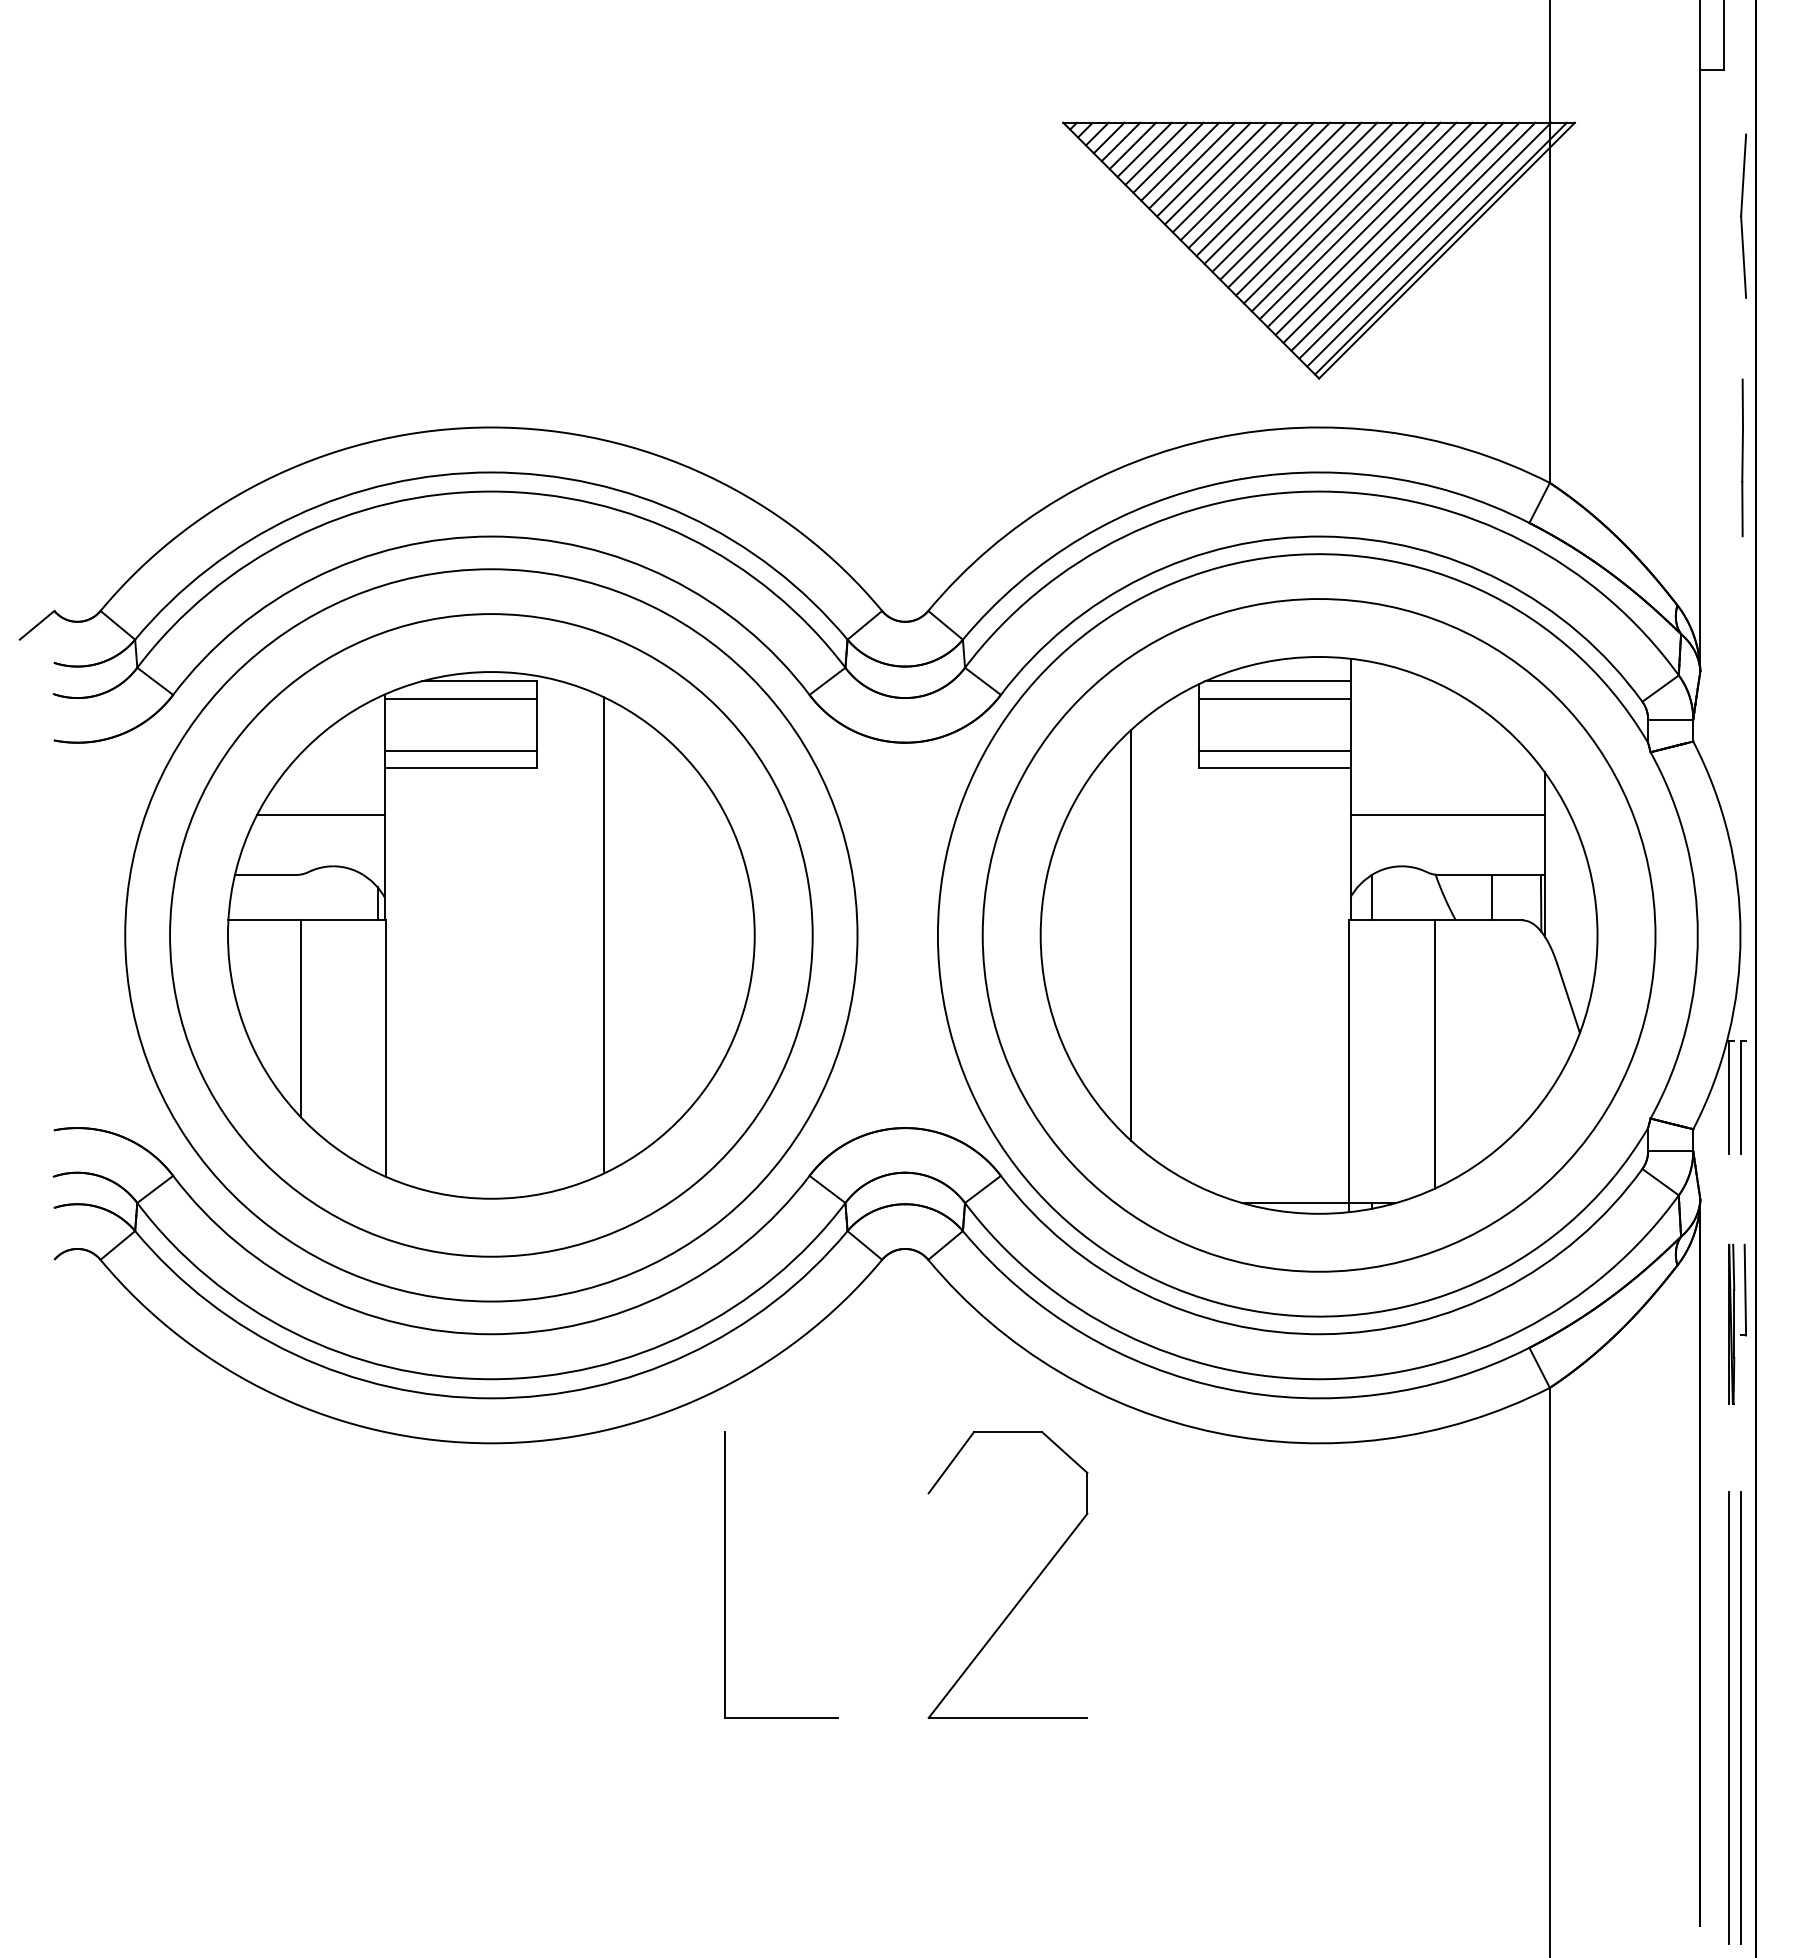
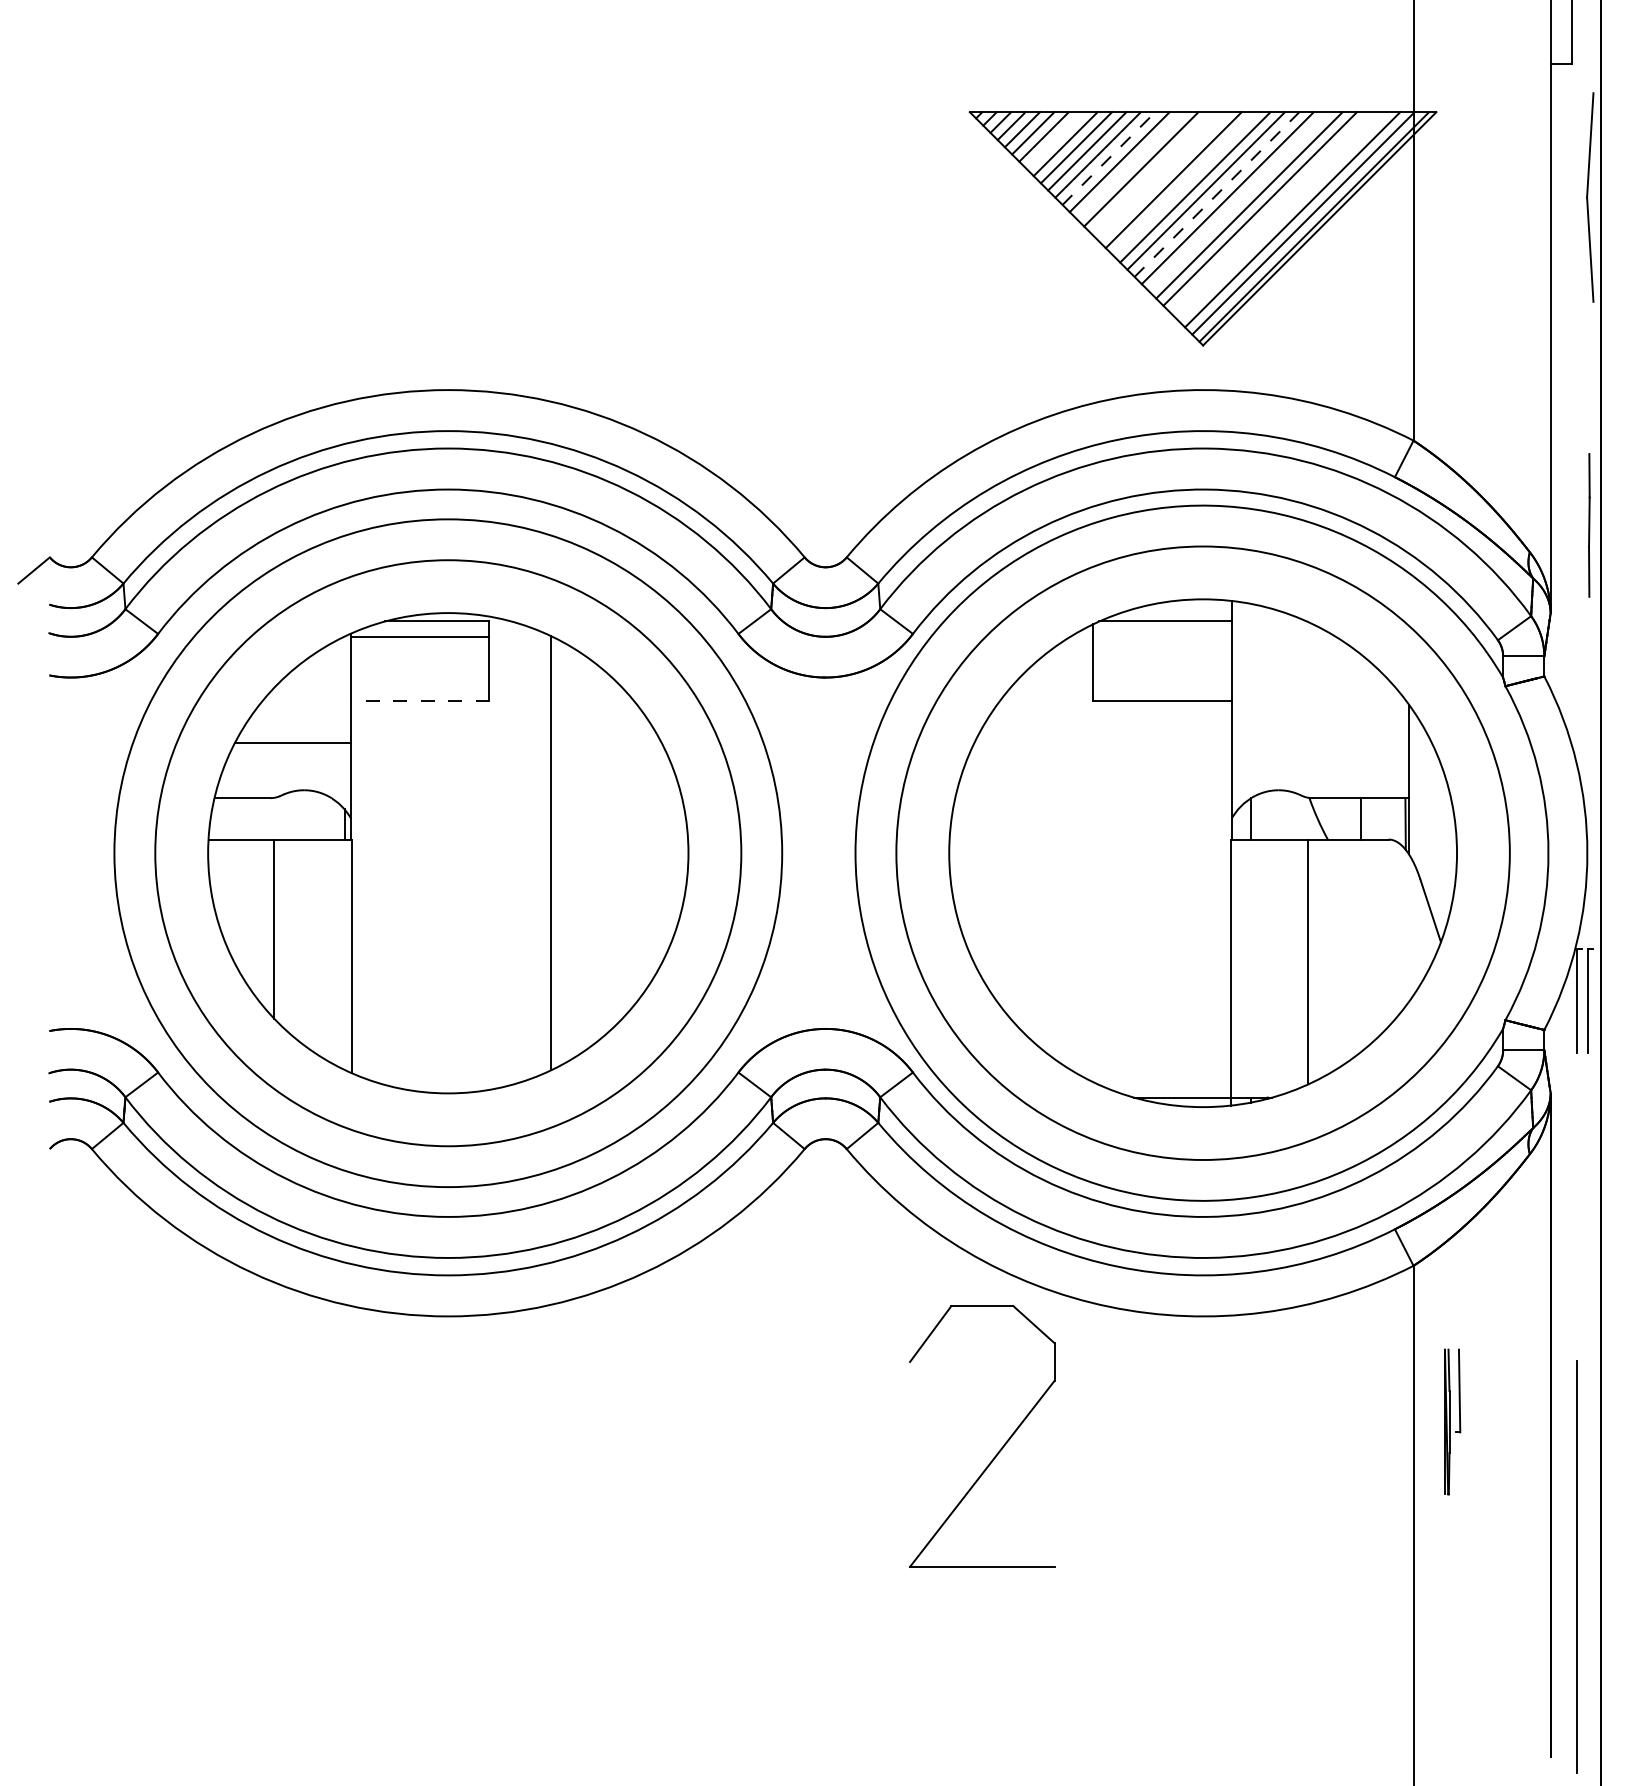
line: (1156, 153) -> (1054, 140), removed
line: (1215, 173) -> (1108, 158), solid -> dashed
line: (1239, 181) -> (1130, 165), removed
line: (1262, 189) -> (1151, 173), removed
line: (1274, 192) -> (1162, 175), removed
line: (1298, 200) -> (1184, 183), removed
line: (1334, 213) -> (1217, 194), solid -> dashed
part: (1743, 215) -> (1590, 196), size x1.4
line: (1357, 220) -> (1238, 201), removed
line: (1393, 232) -> (1270, 212), removed
line: (1405, 236) -> (1281, 215), removed
line: (1742, 457) -> (1589, 525), moved
line: (1274, 698) -> (1162, 637), removed
line: (460, 750) -> (420, 684), removed
line: (1274, 750) -> (1162, 684), removed
line: (460, 768) -> (420, 701), solid -> dashed
line: (1447, 815) -> (1320, 743), removed
line: (1130, 935) -> (1031, 853), removed
part: (1737, 1323) -> (1452, 1421), moved
part: (725, 1574) -> (661, 1436), removed
part: (1028, 1587) -> (1001, 1447), moved
line: (1740, 1717) -> (1587, 1566), removed

